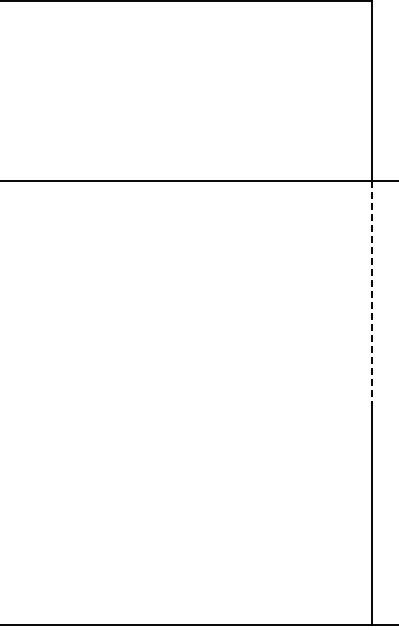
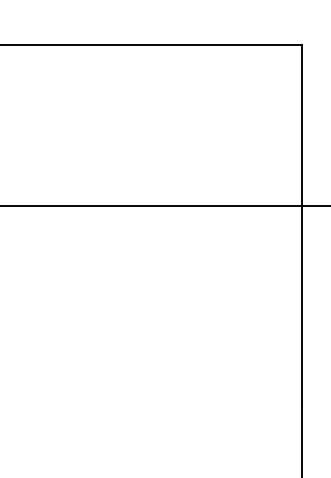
line: (371, 292) -> (301, 304), dashed -> solid

